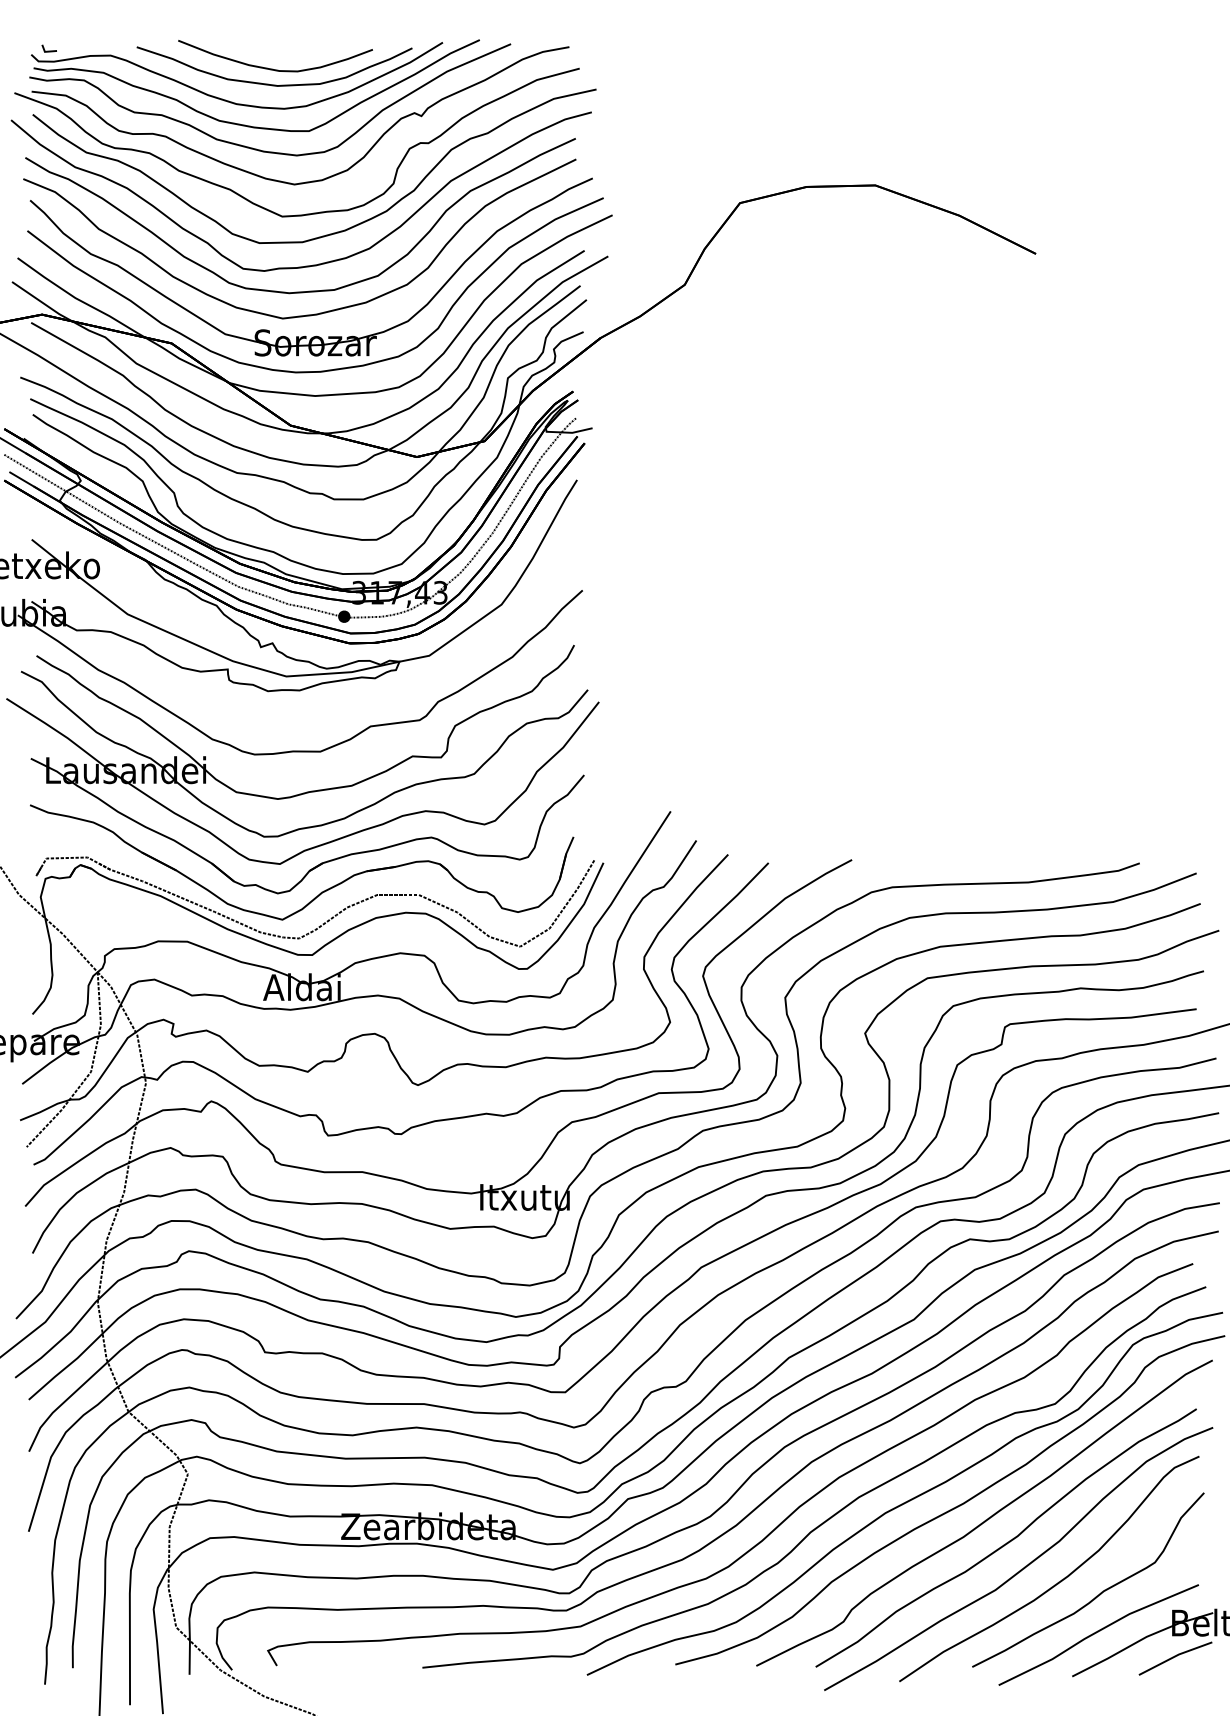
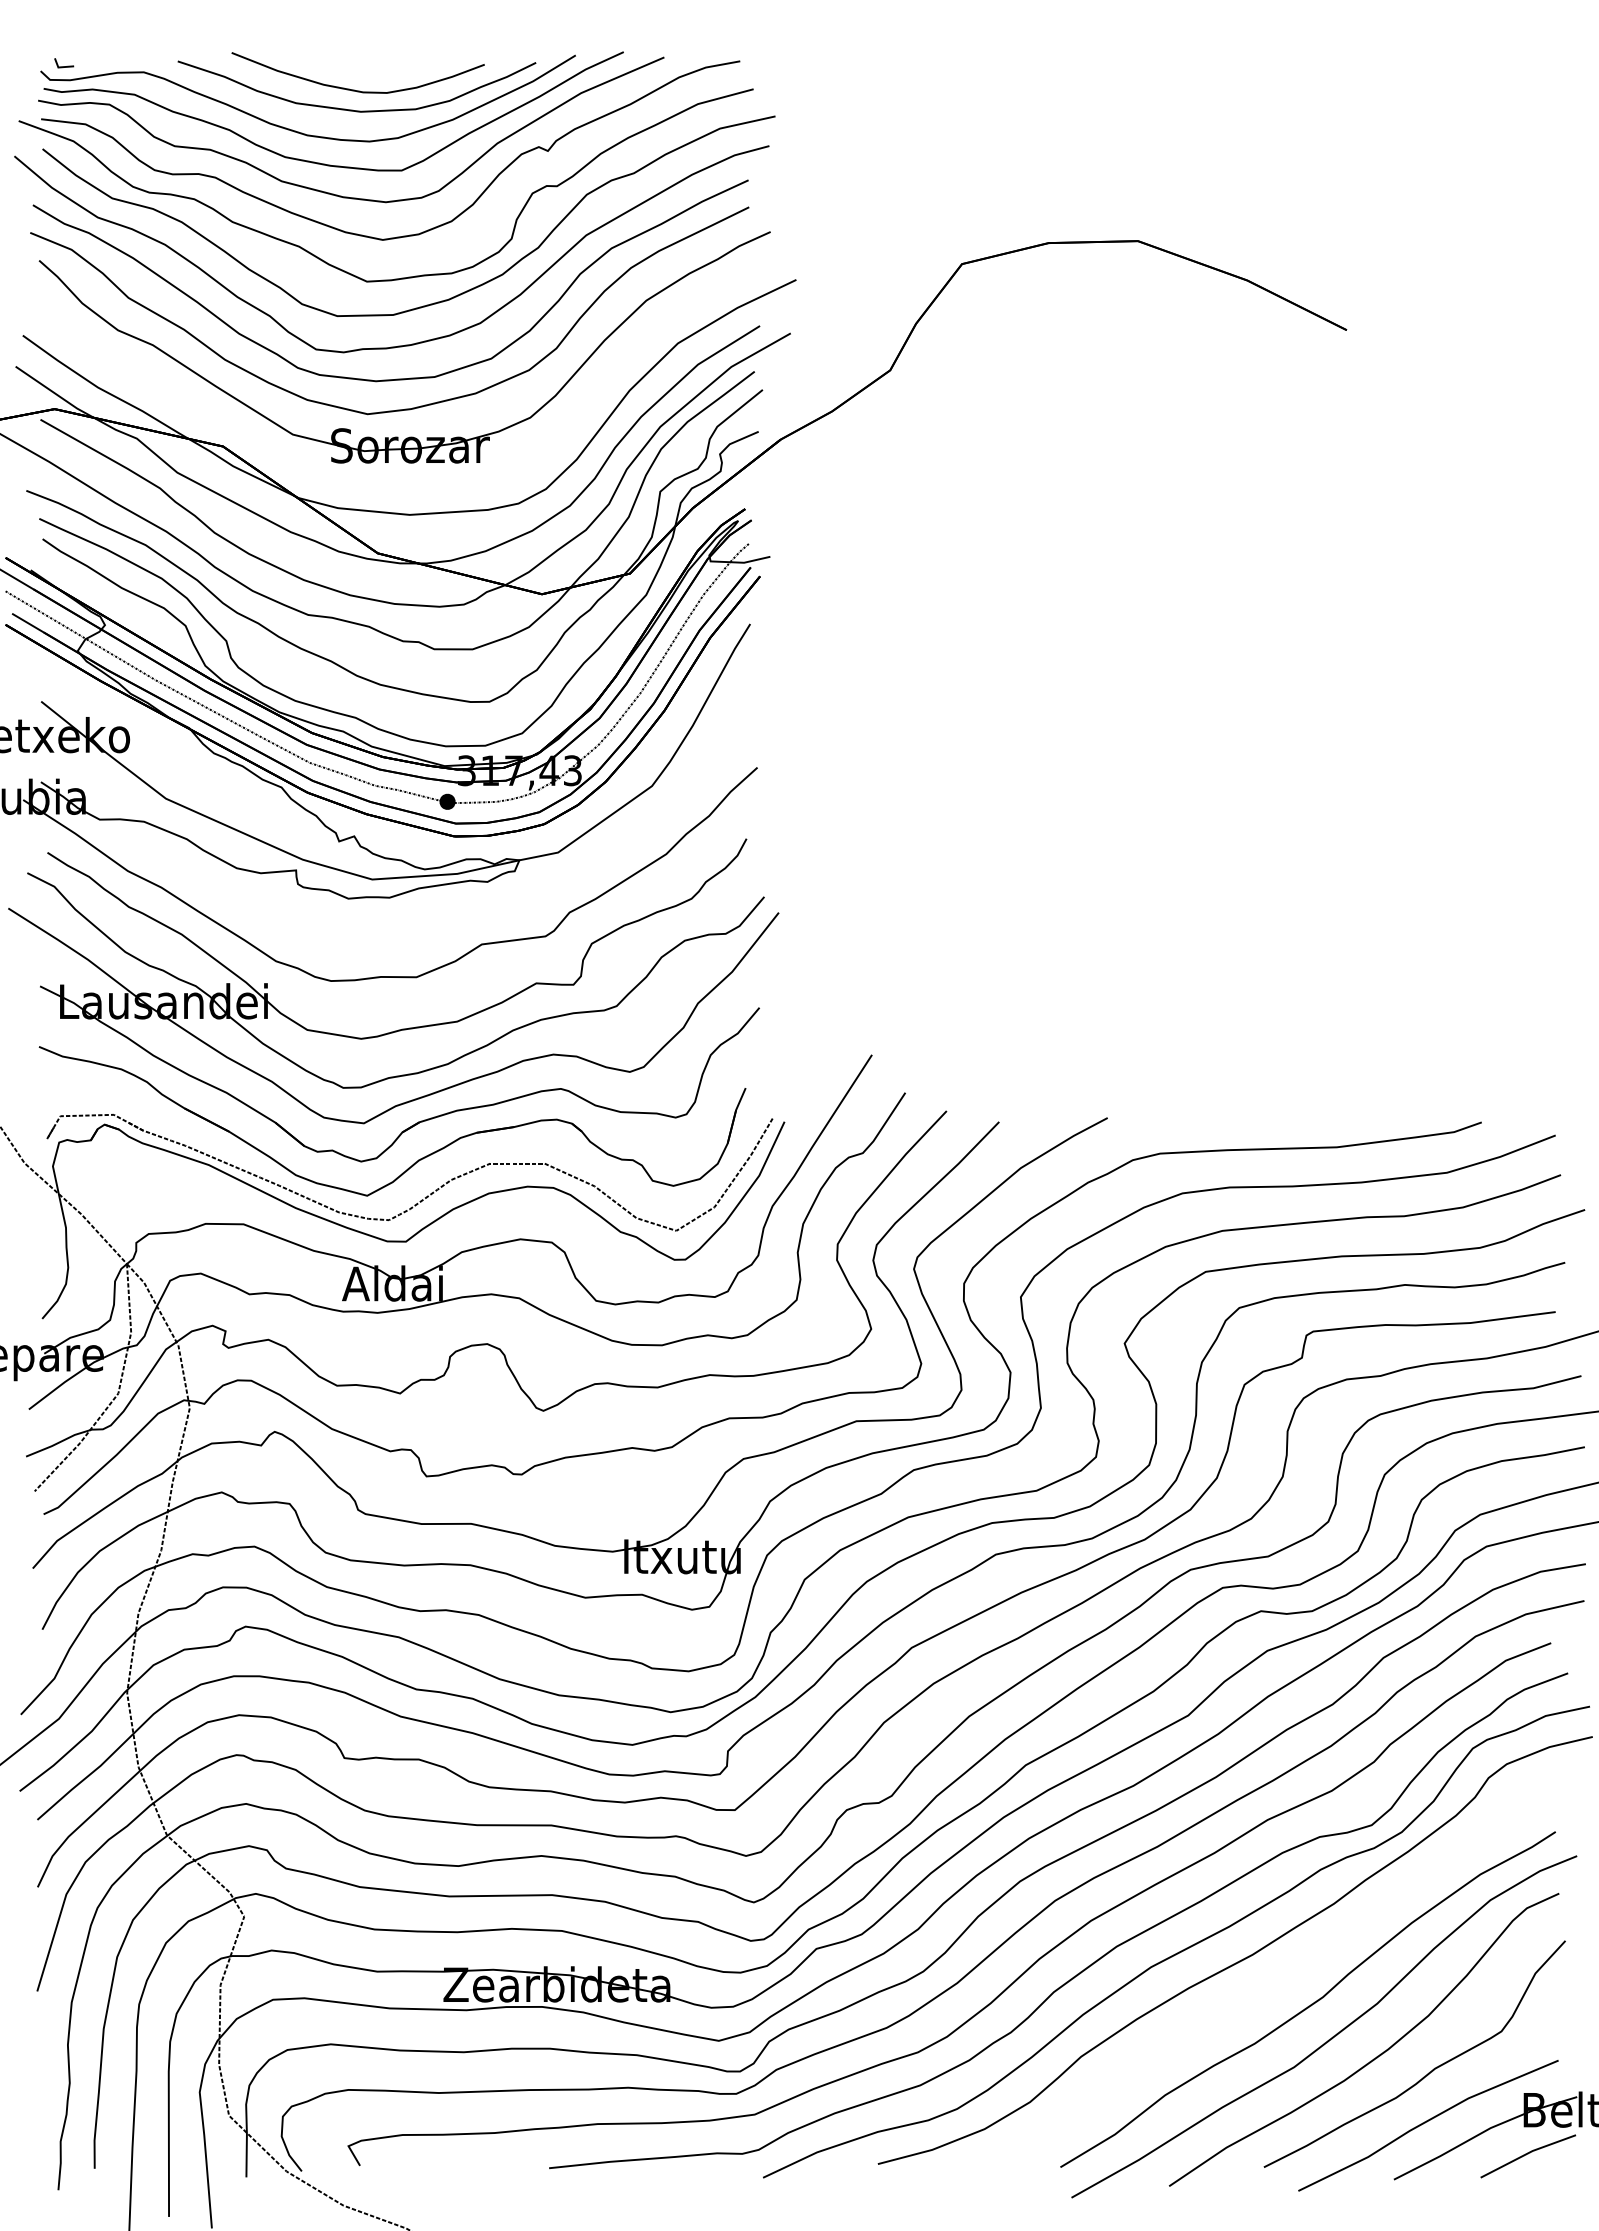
part: (329, 369) -> (428, 480), removed
part: (988, 1517) -> (1284, 1973), removed

